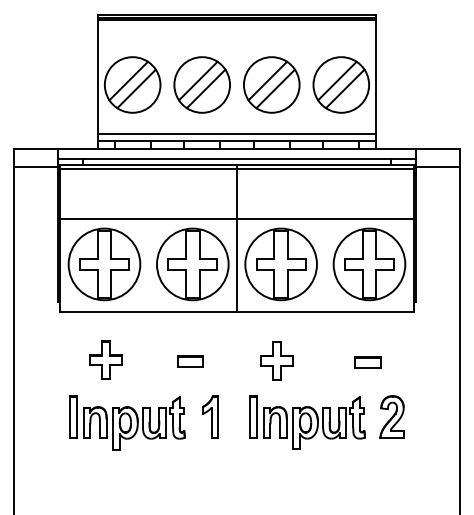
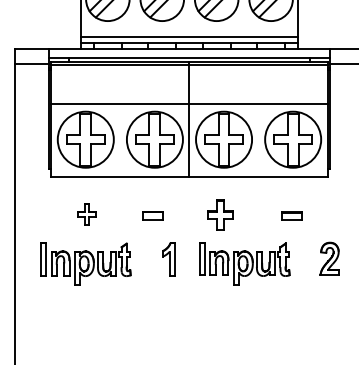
part: (105, 359) -> (86, 214), size x0.7
part: (391, 416) -> (329, 258), moved
part: (127, 422) -> (85, 263), moved

